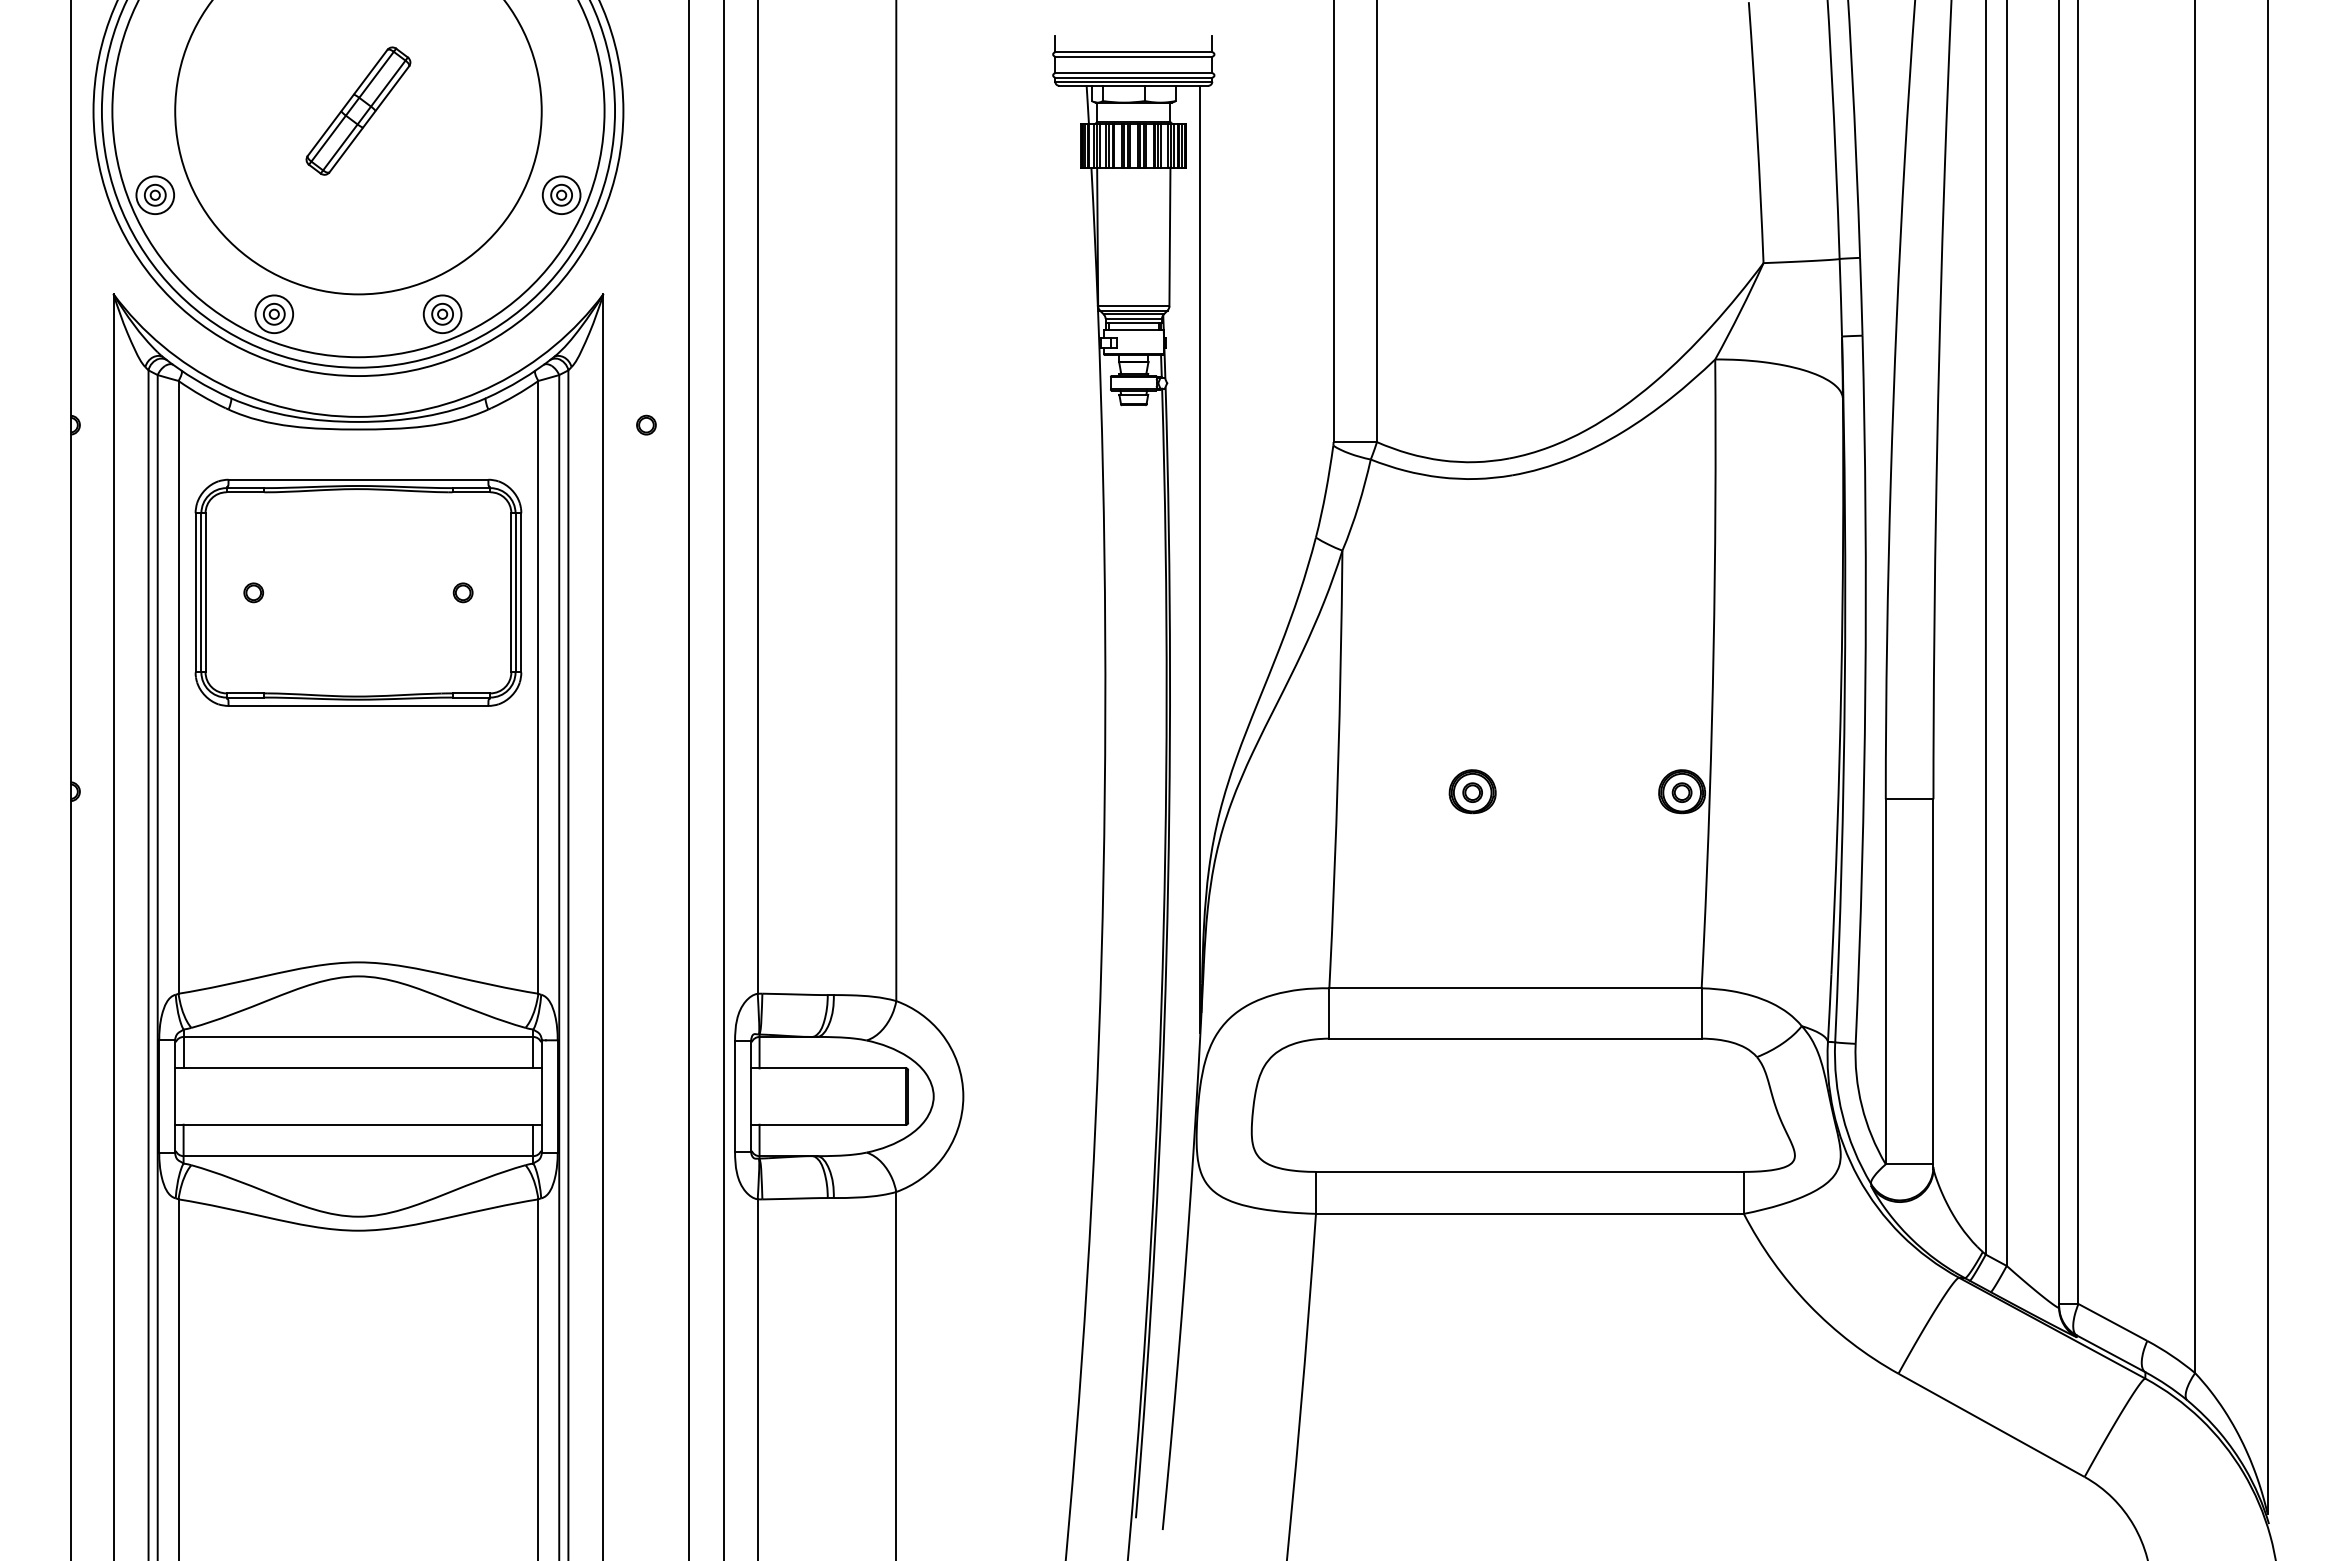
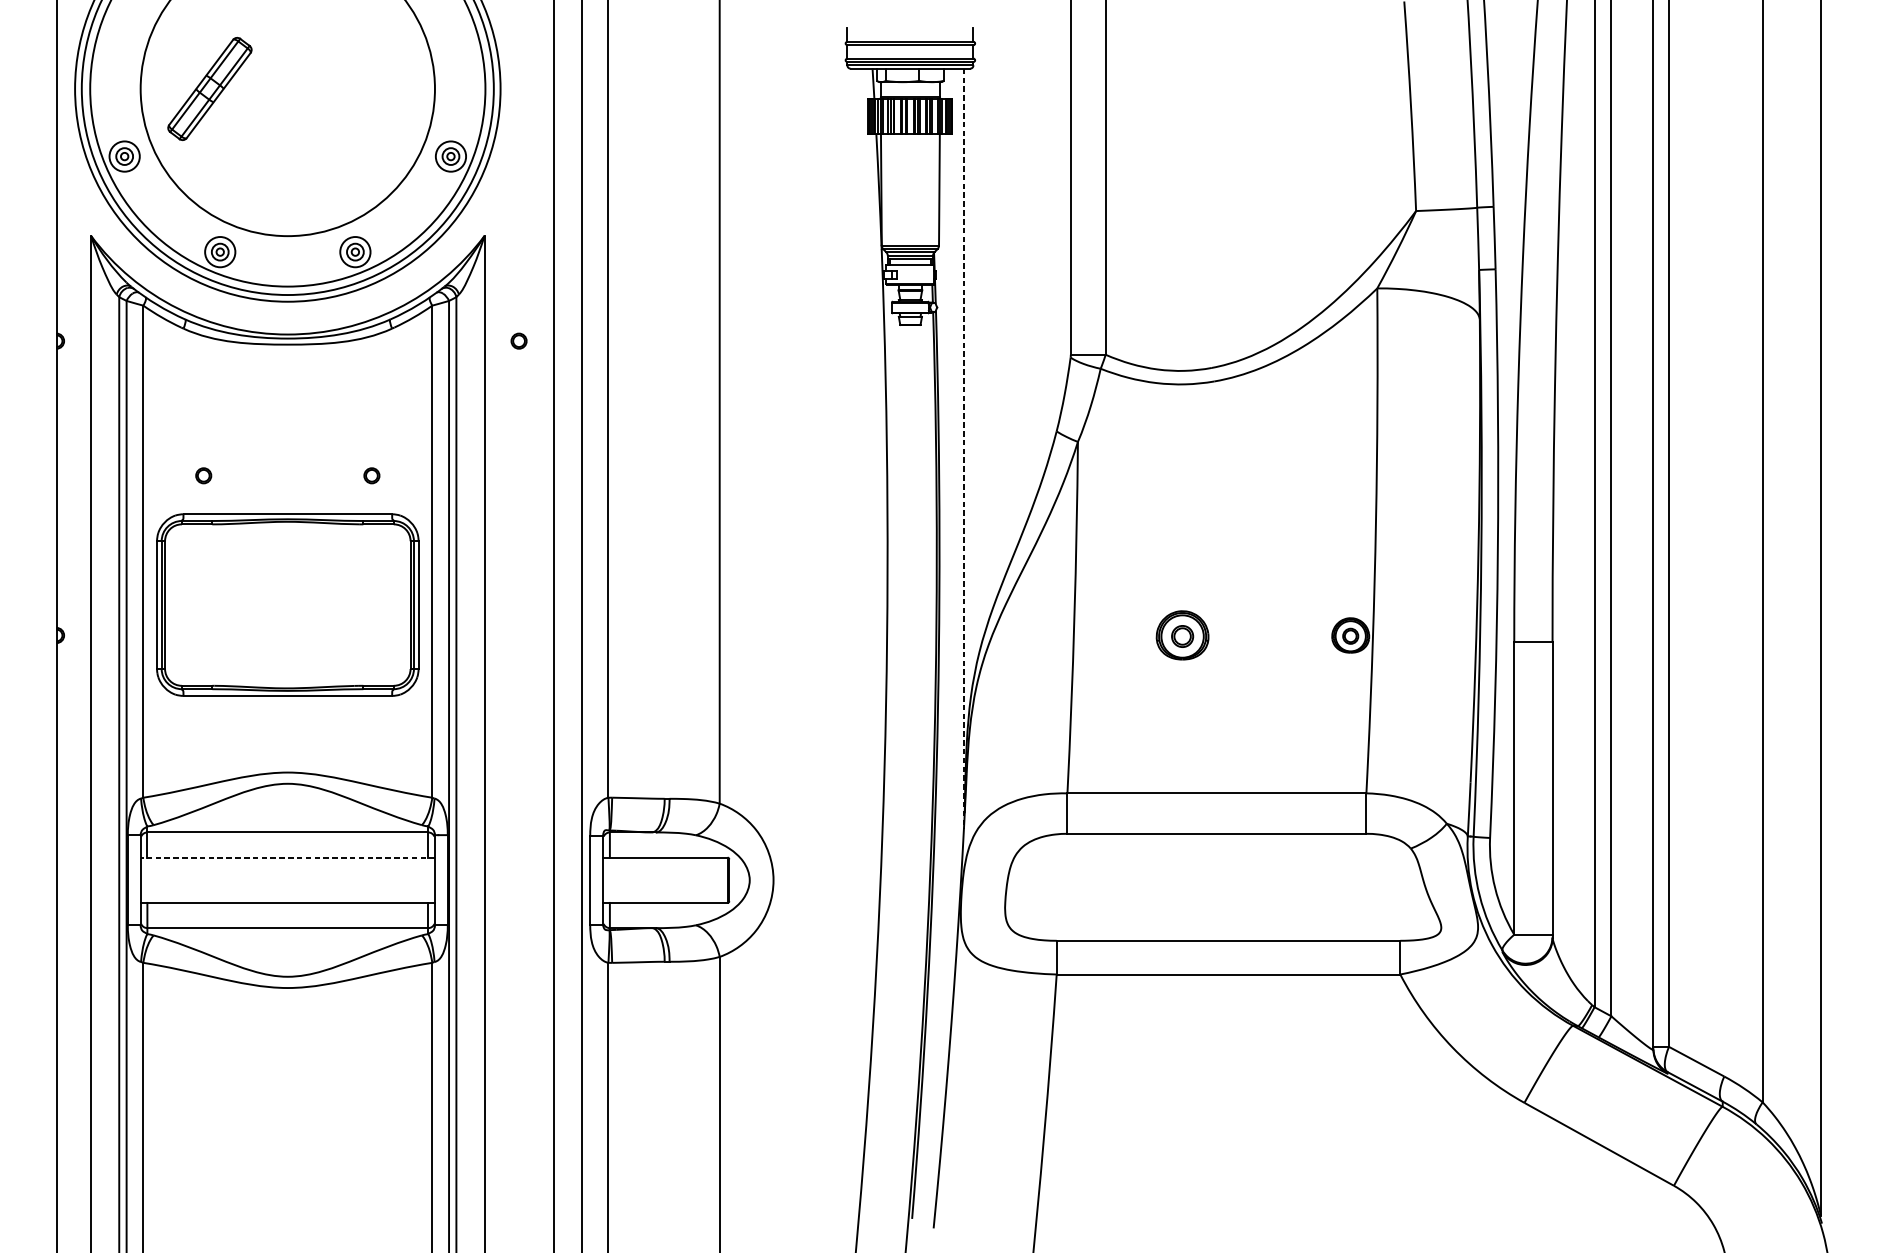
part: (358, 110) -> (209, 88), moved
line: (1200, 559) -> (963, 449), solid -> dashed
part: (358, 592) -> (287, 604), moved
part: (1472, 791) -> (1182, 635), size x1.4
line: (357, 1068) -> (287, 857), solid -> dashed

